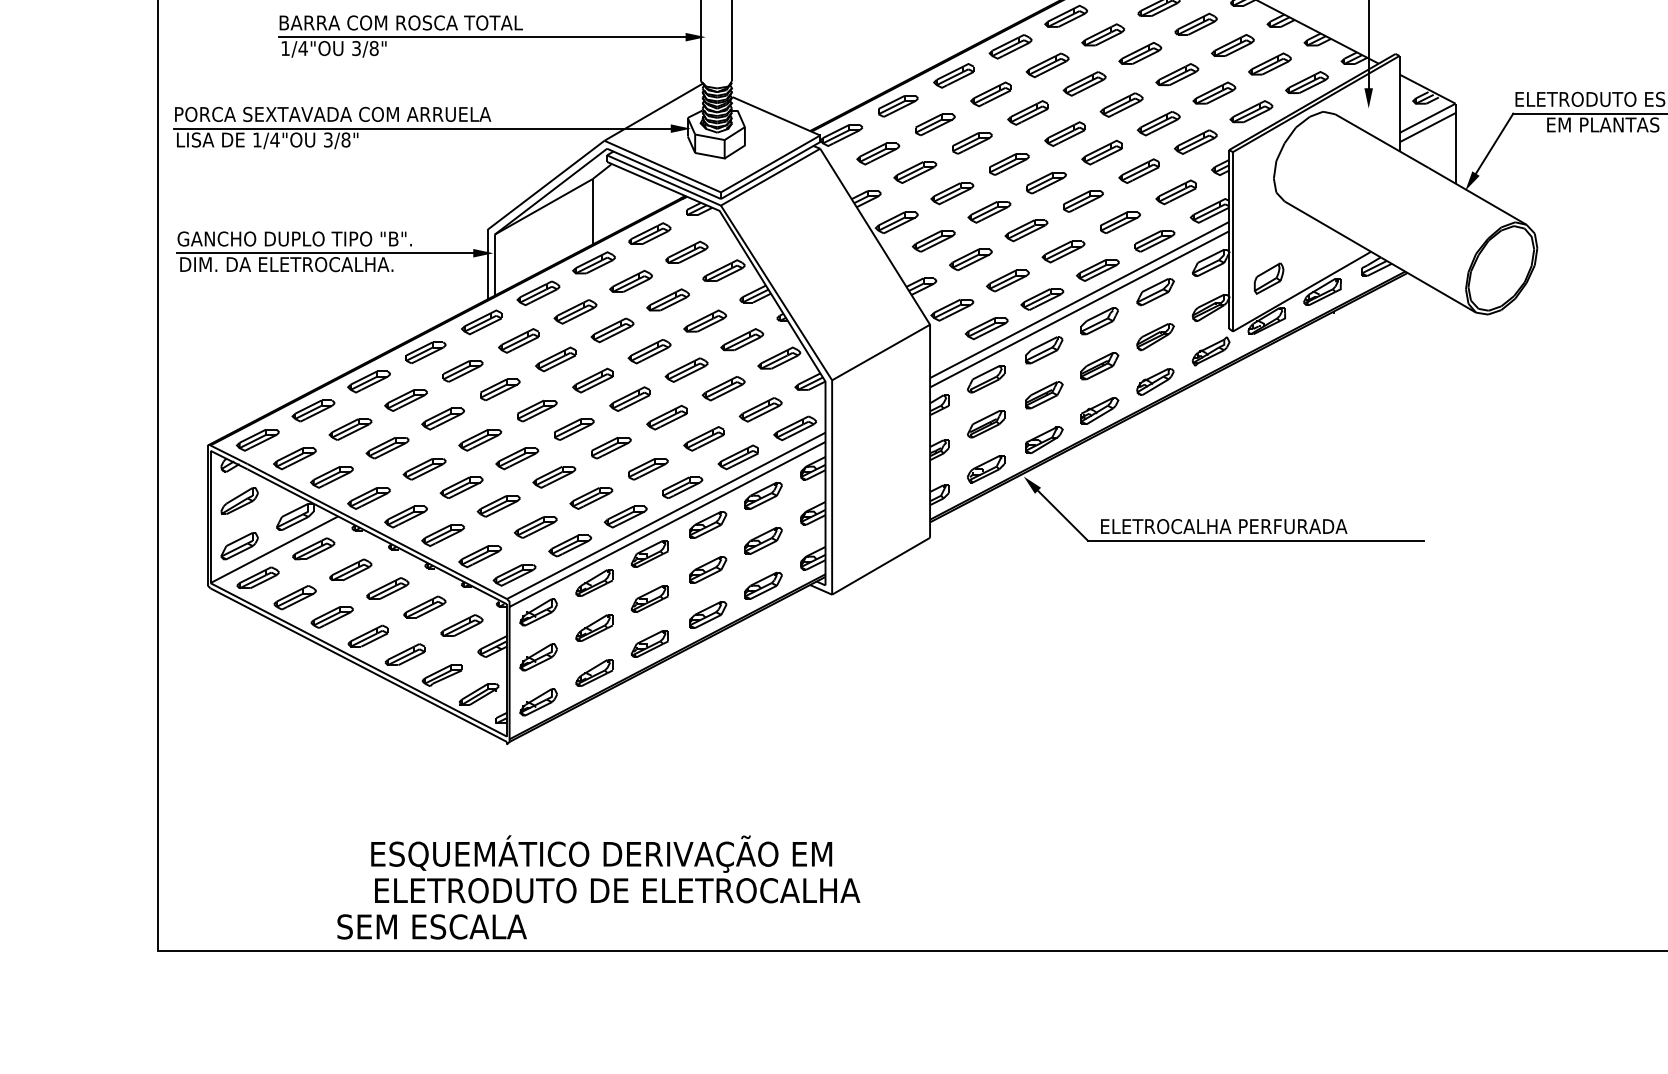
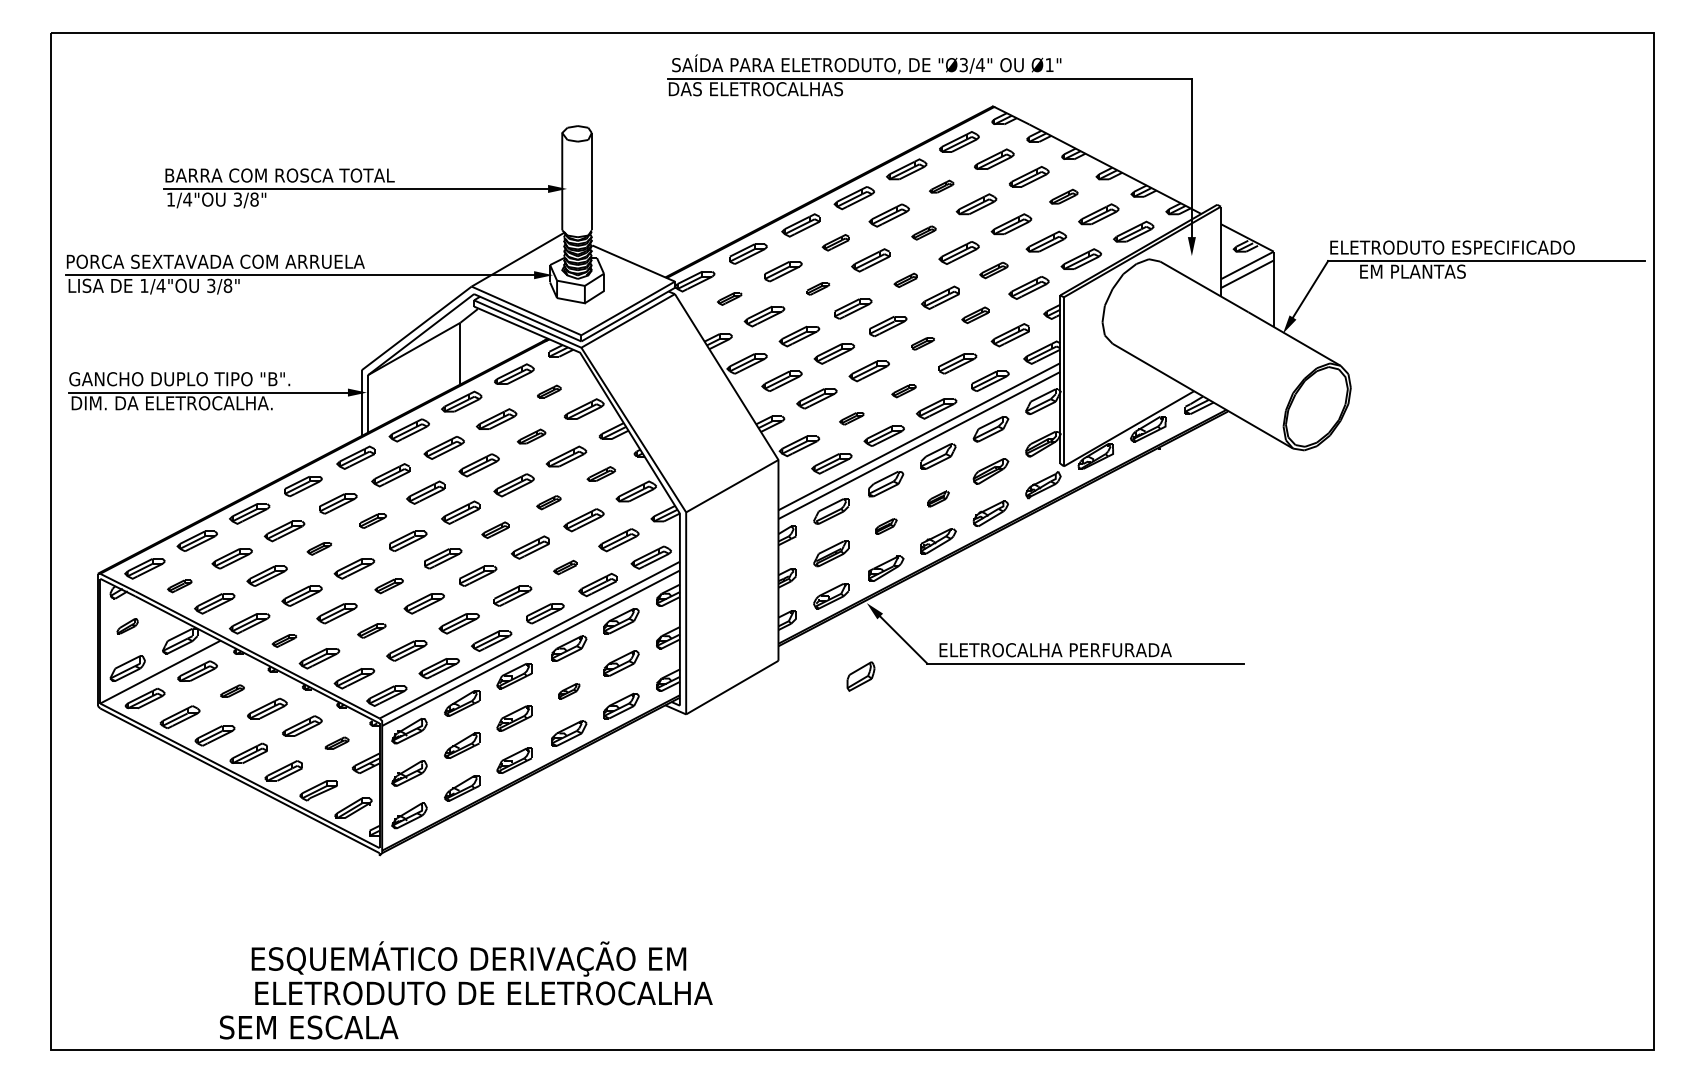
part: (1103, 34) -> (941, 186), size x0.6
part: (1232, 45) -> (1063, 196), size x0.7
part: (1083, 83) -> (923, 232), size x0.6
part: (990, 93) -> (835, 242), size x0.7
part: (1158, 123) -> (993, 270), size x0.7
part: (1064, 134) -> (905, 280), size x0.6
part: (972, 142) -> (818, 288), size x0.6
part: (878, 153) -> (729, 298), size x0.6
part: (1138, 171) -> (974, 315), size x0.7
part: (1083, 201) -> (923, 343), size x0.6
part: (687, 252) -> (549, 391), size x0.6
part: (1062, 252) -> (903, 391), size x0.6
part: (1268, 278) -> (860, 676), moved
part: (1007, 280) -> (851, 418), size x0.6
part: (668, 299) -> (531, 436), size x0.7
part: (742, 339) -> (601, 473), size x0.7
part: (1099, 365) -> (938, 498), size x0.6
part: (686, 369) -> (548, 502), size x0.6
part: (500, 388) -> (373, 520), size x0.7
part: (1044, 395) -> (886, 526), size x0.6
part: (628, 399) -> (494, 530), size x0.7
part: (443, 418) -> (319, 548), size x0.6
part: (703, 438) -> (564, 567), size x0.6
part: (294, 458) -> (179, 586), size x0.6
part: (516, 458) -> (388, 586), size x0.7
part: (239, 501) -> (127, 626), size x0.6
part: (498, 505) -> (371, 630), size x0.7
part: (405, 516) -> (284, 640), size x0.6
part: (350, 569) -> (232, 690), size x0.6
part: (708, 570) -> (569, 691), size x0.6
part: (461, 624) -> (336, 742), size x0.6

